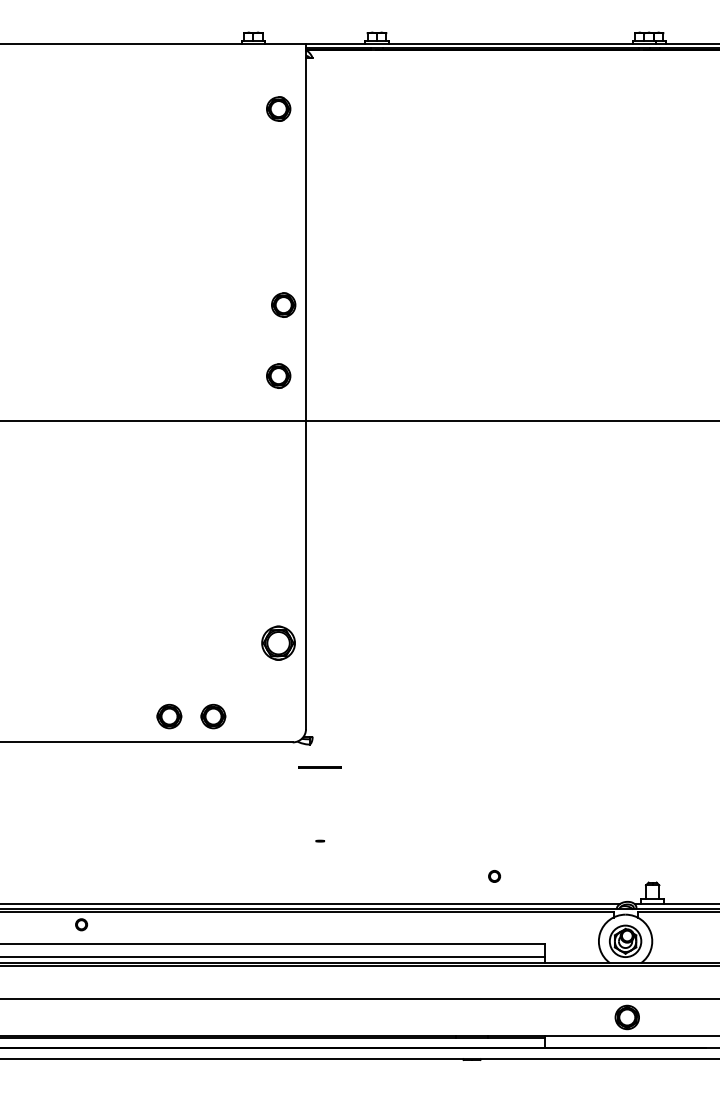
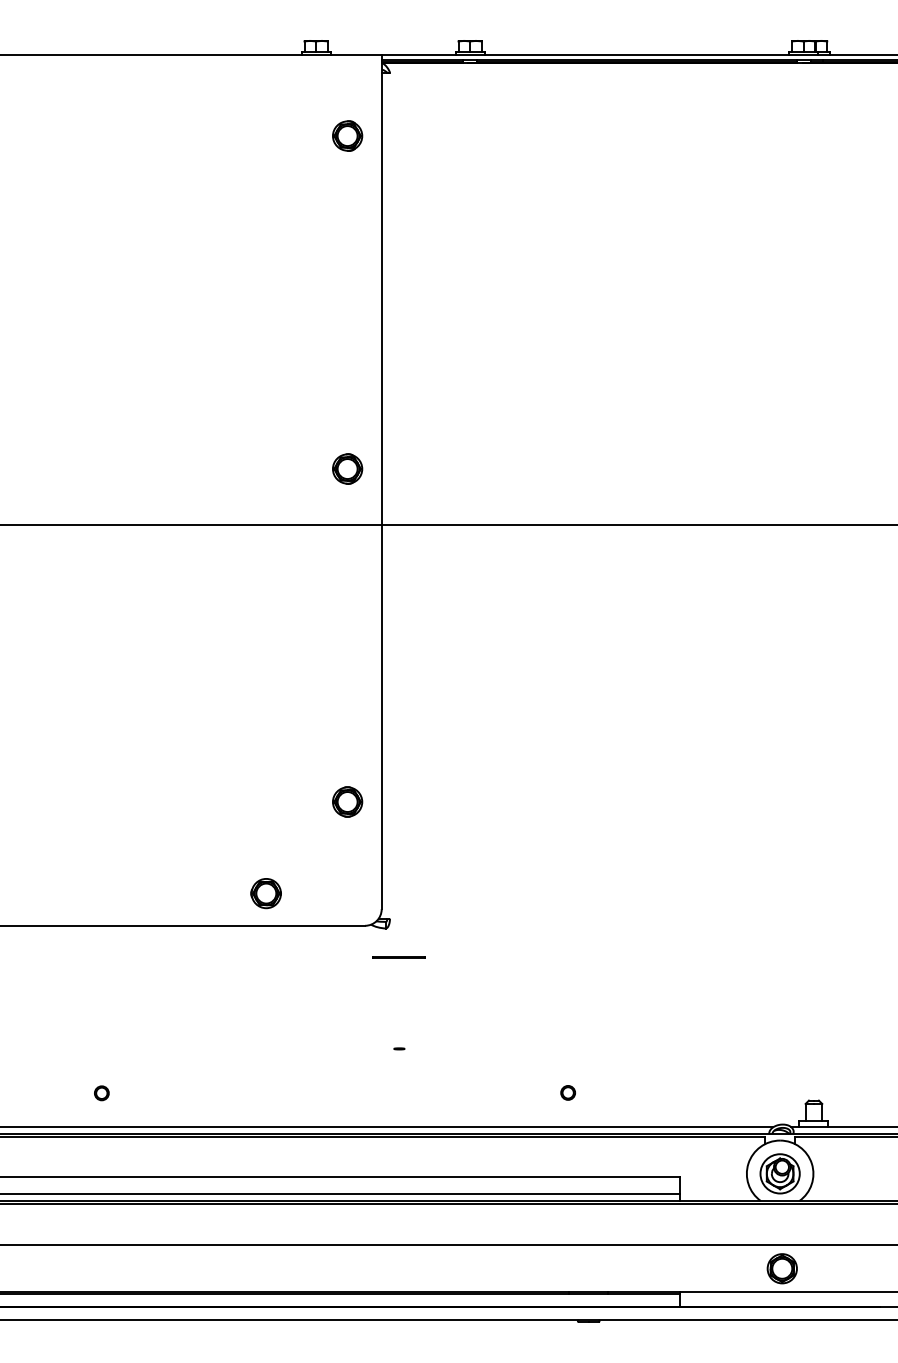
part: (283, 304) -> (353, 379), removed
part: (278, 642) -> (347, 801), size x0.71
part: (169, 716) -> (211, 893), removed
circle: (494, 876) -> (568, 1092), moved
part: (81, 924) -> (101, 1092), moved

